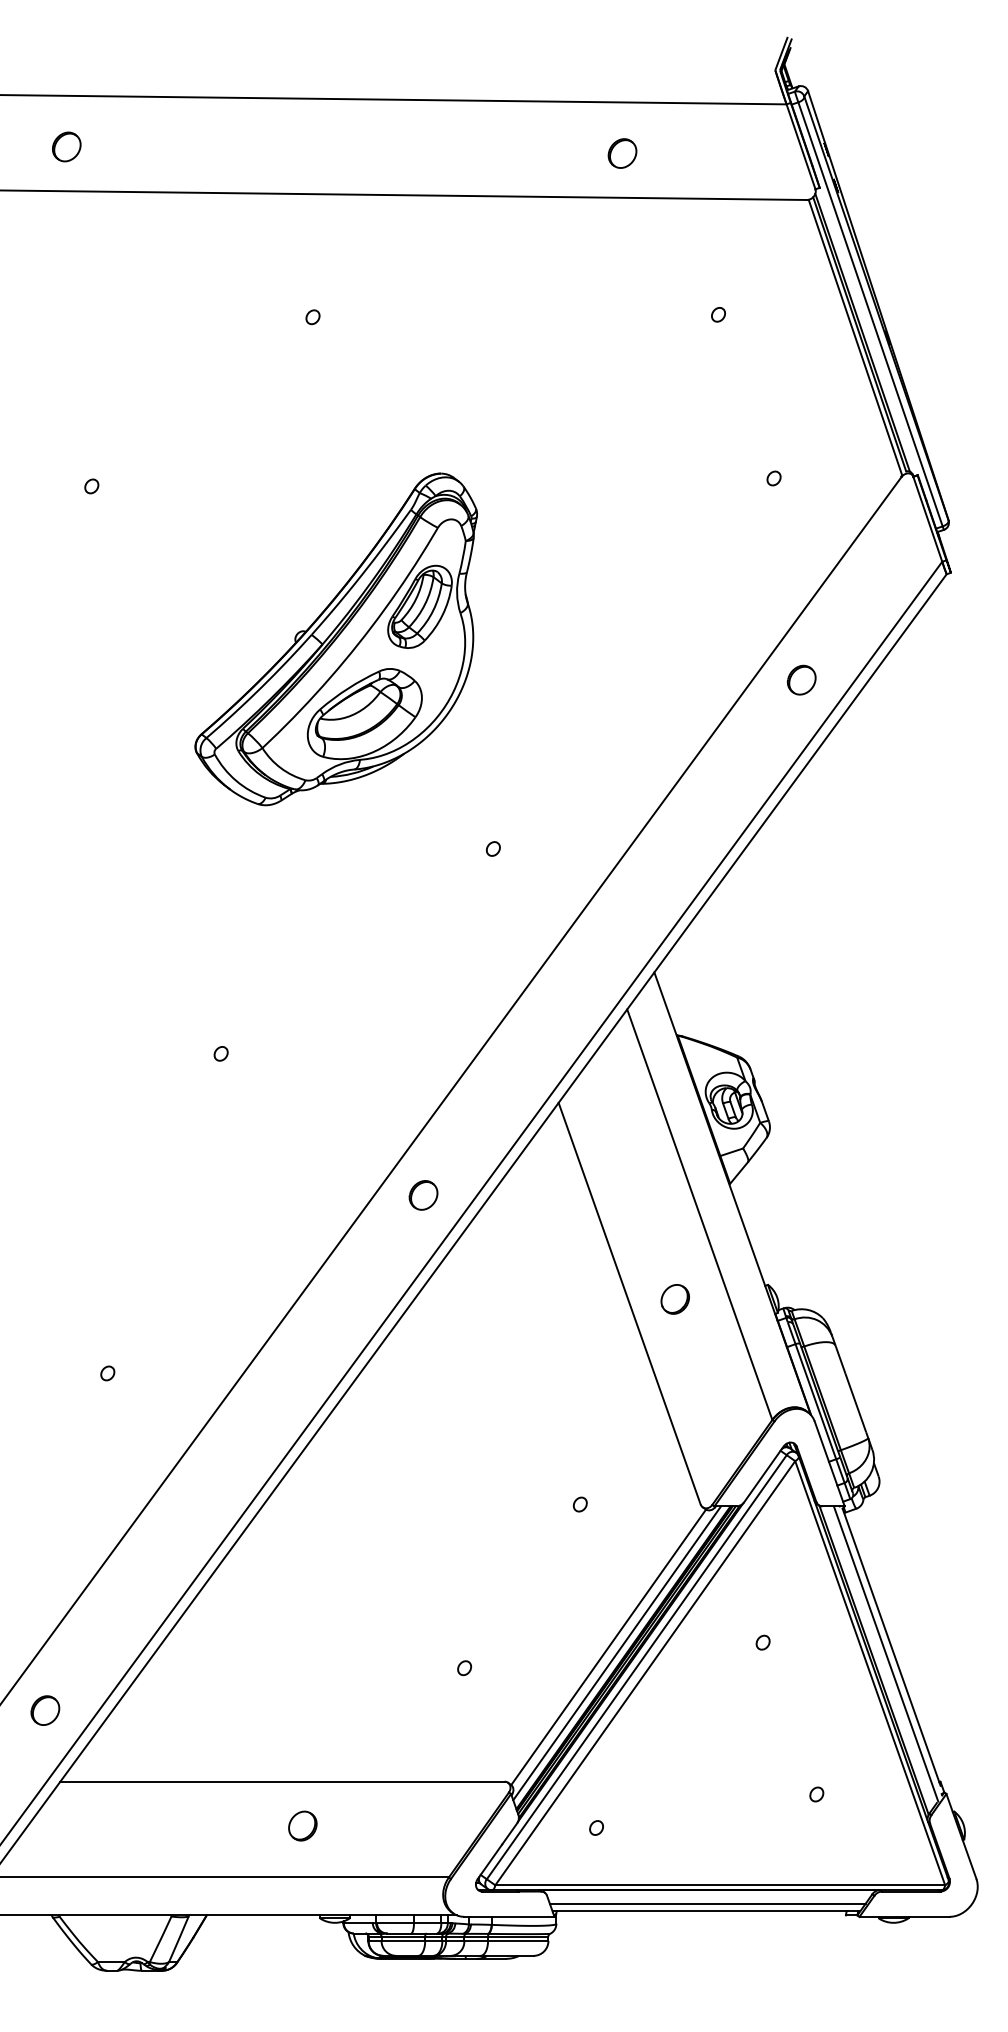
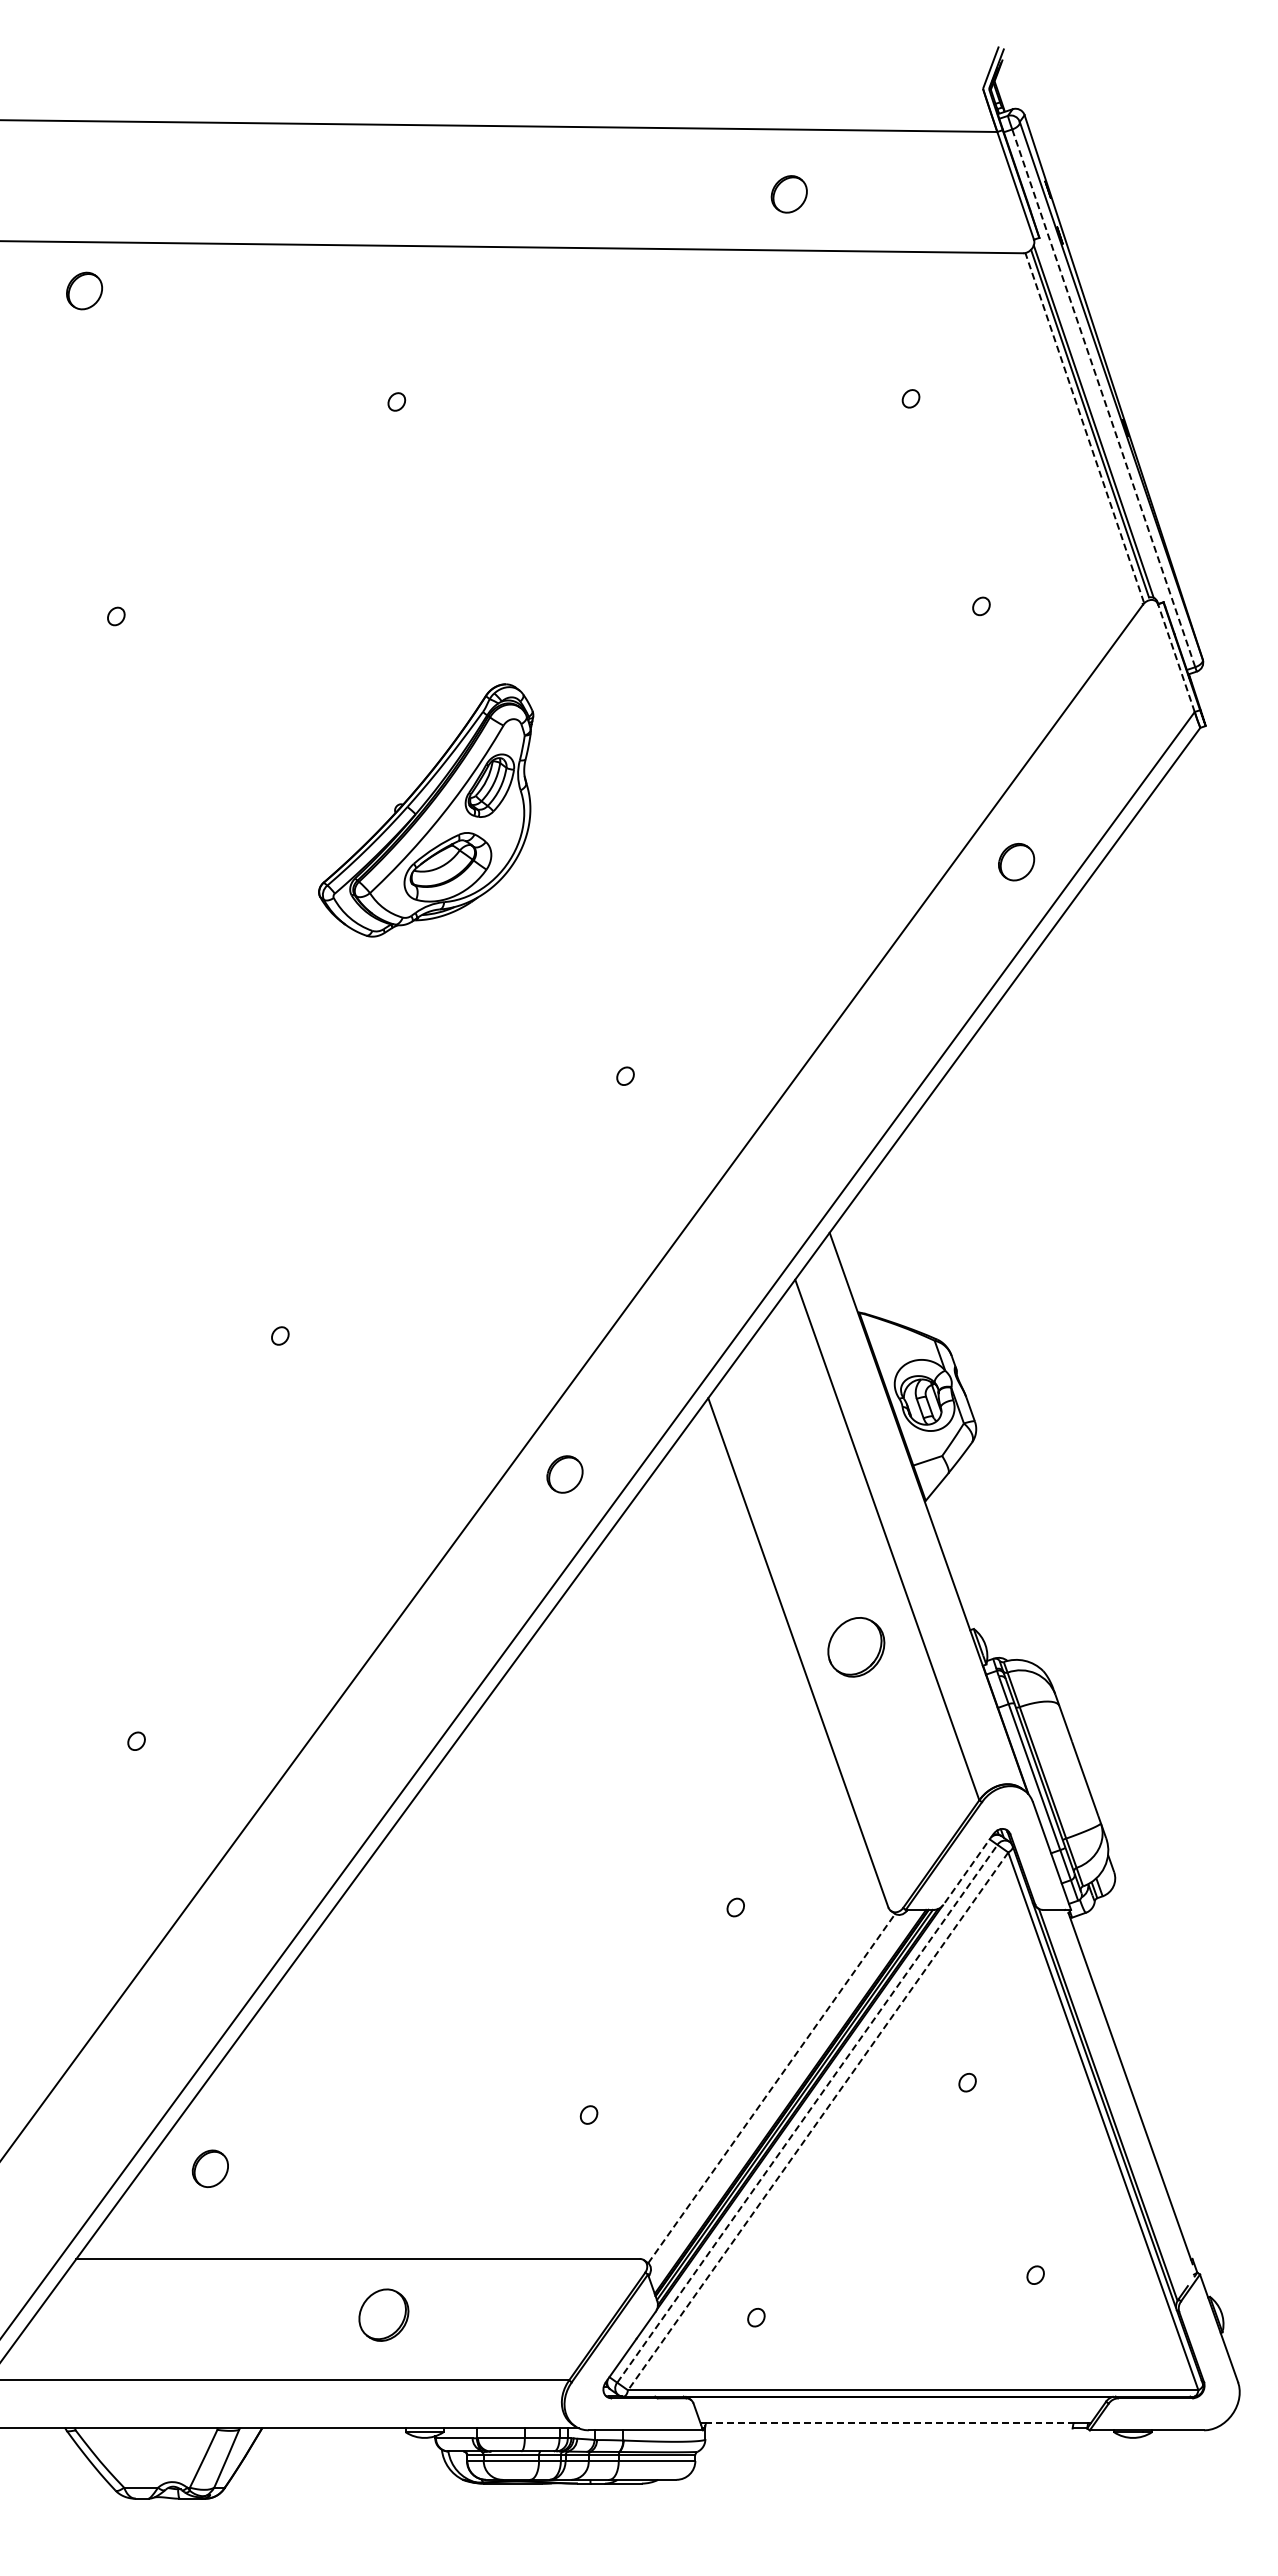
part: (66, 146) -> (84, 290), moved
line: (870, 313) -> (1103, 397), solid -> dashed
line: (855, 337) -> (1084, 427), solid -> dashed
line: (927, 519) -> (1176, 658), solid -> dashed
part: (335, 639) -> (425, 810), size x0.6
part: (423, 1195) -> (564, 1474), moved
part: (674, 1299) -> (855, 1647), size x1.6
line: (763, 1474) -> (968, 1869), solid -> dashed
line: (608, 1647) -> (771, 2088), solid -> dashed
line: (617, 1652) -> (782, 2095), removed
line: (886, 1653) -> (1123, 2096), removed
line: (636, 1666) -> (807, 2113), solid -> dashed
line: (644, 1673) -> (817, 2121), solid -> dashed
part: (44, 1710) -> (209, 2168), moved
part: (302, 1826) -> (383, 2315), size x1.4
line: (707, 1903) -> (897, 2413), removed
line: (702, 1911) -> (890, 2423), solid -> dashed

